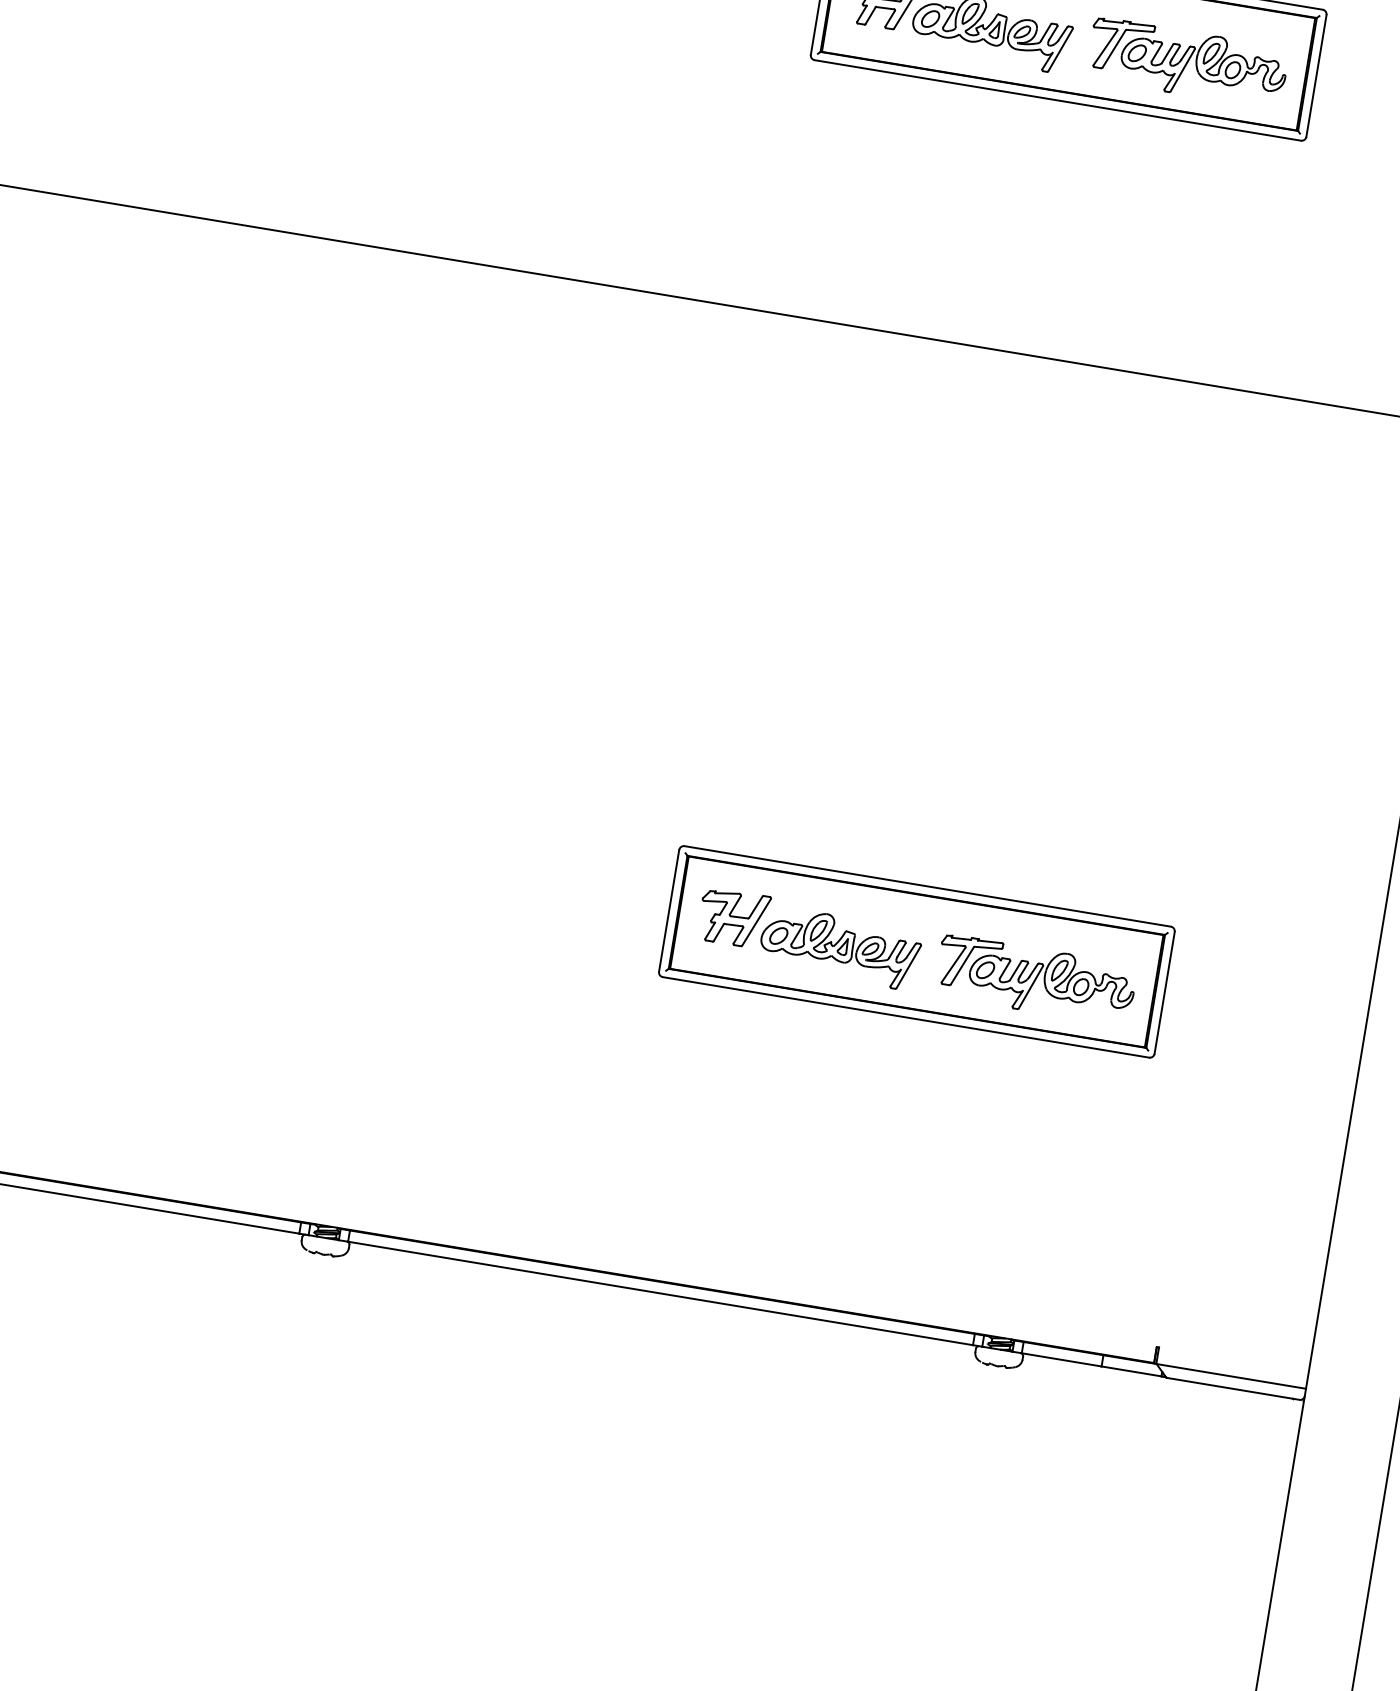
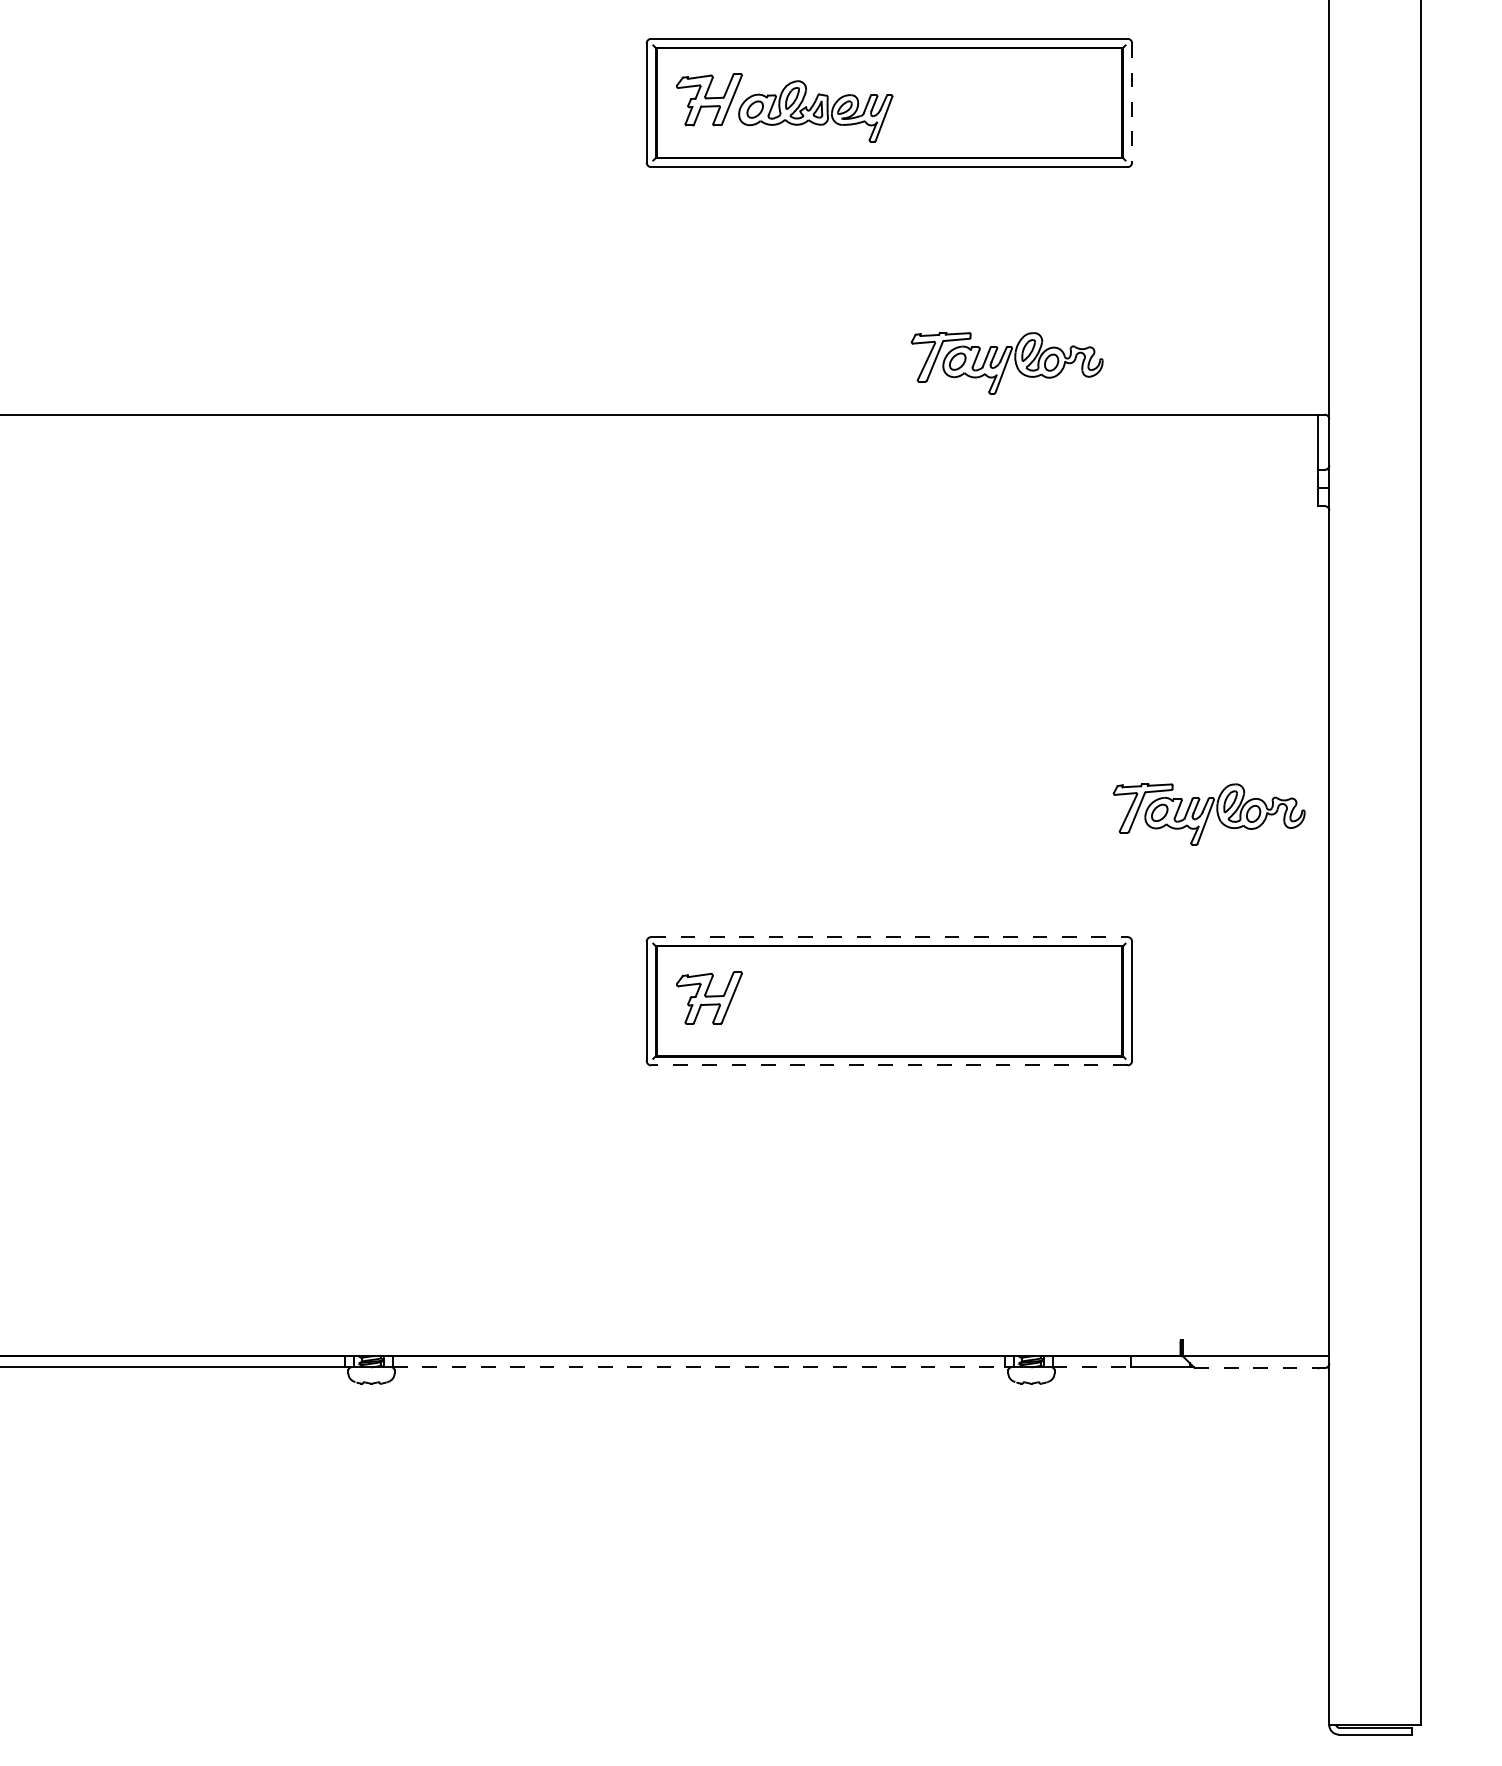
part: (1186, 63) -> (1006, 363), moved
line: (1316, 76) -> (1132, 103), solid -> dashed
line: (927, 886) -> (889, 937), solid -> dashed
part: (840, 947) -> (815, 1009), removed
part: (1035, 980) -> (1208, 814), moved
line: (905, 1017) -> (888, 1065), solid -> dashed
line: (661, 1293) -> (699, 1367), solid -> dashed
line: (1062, 1360) -> (1092, 1367), solid -> dashed
line: (1229, 1387) -> (1256, 1367), solid -> dashed

